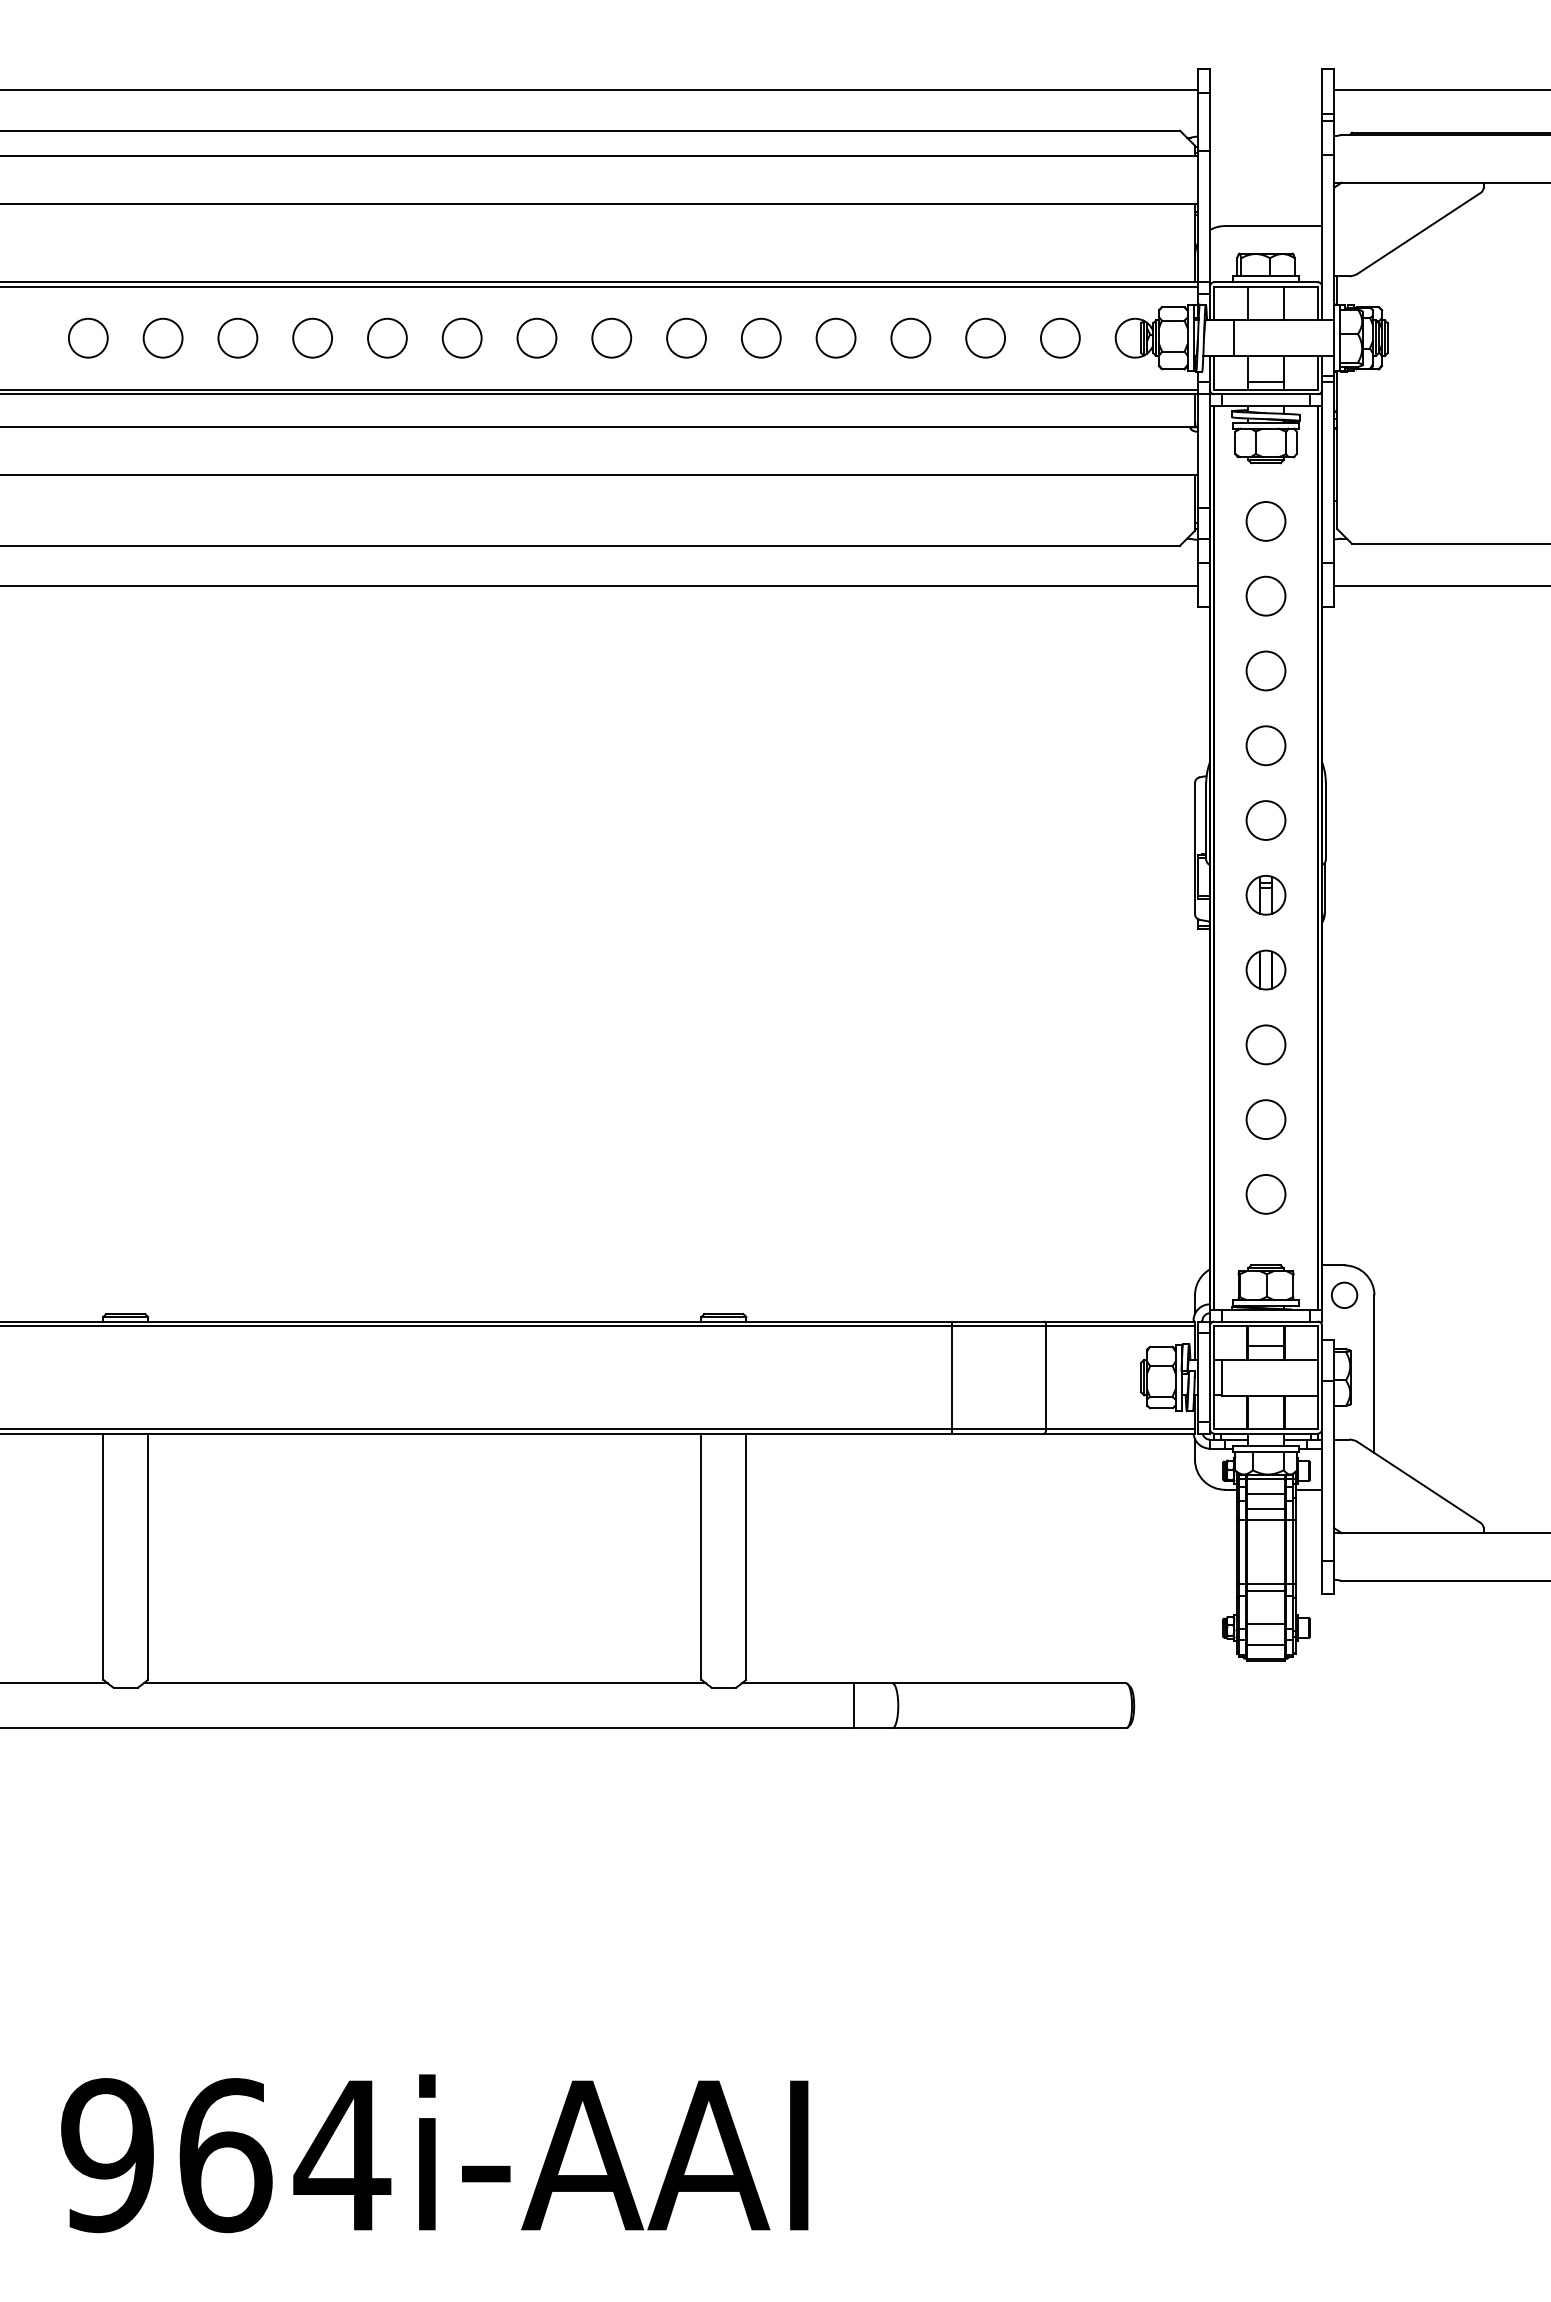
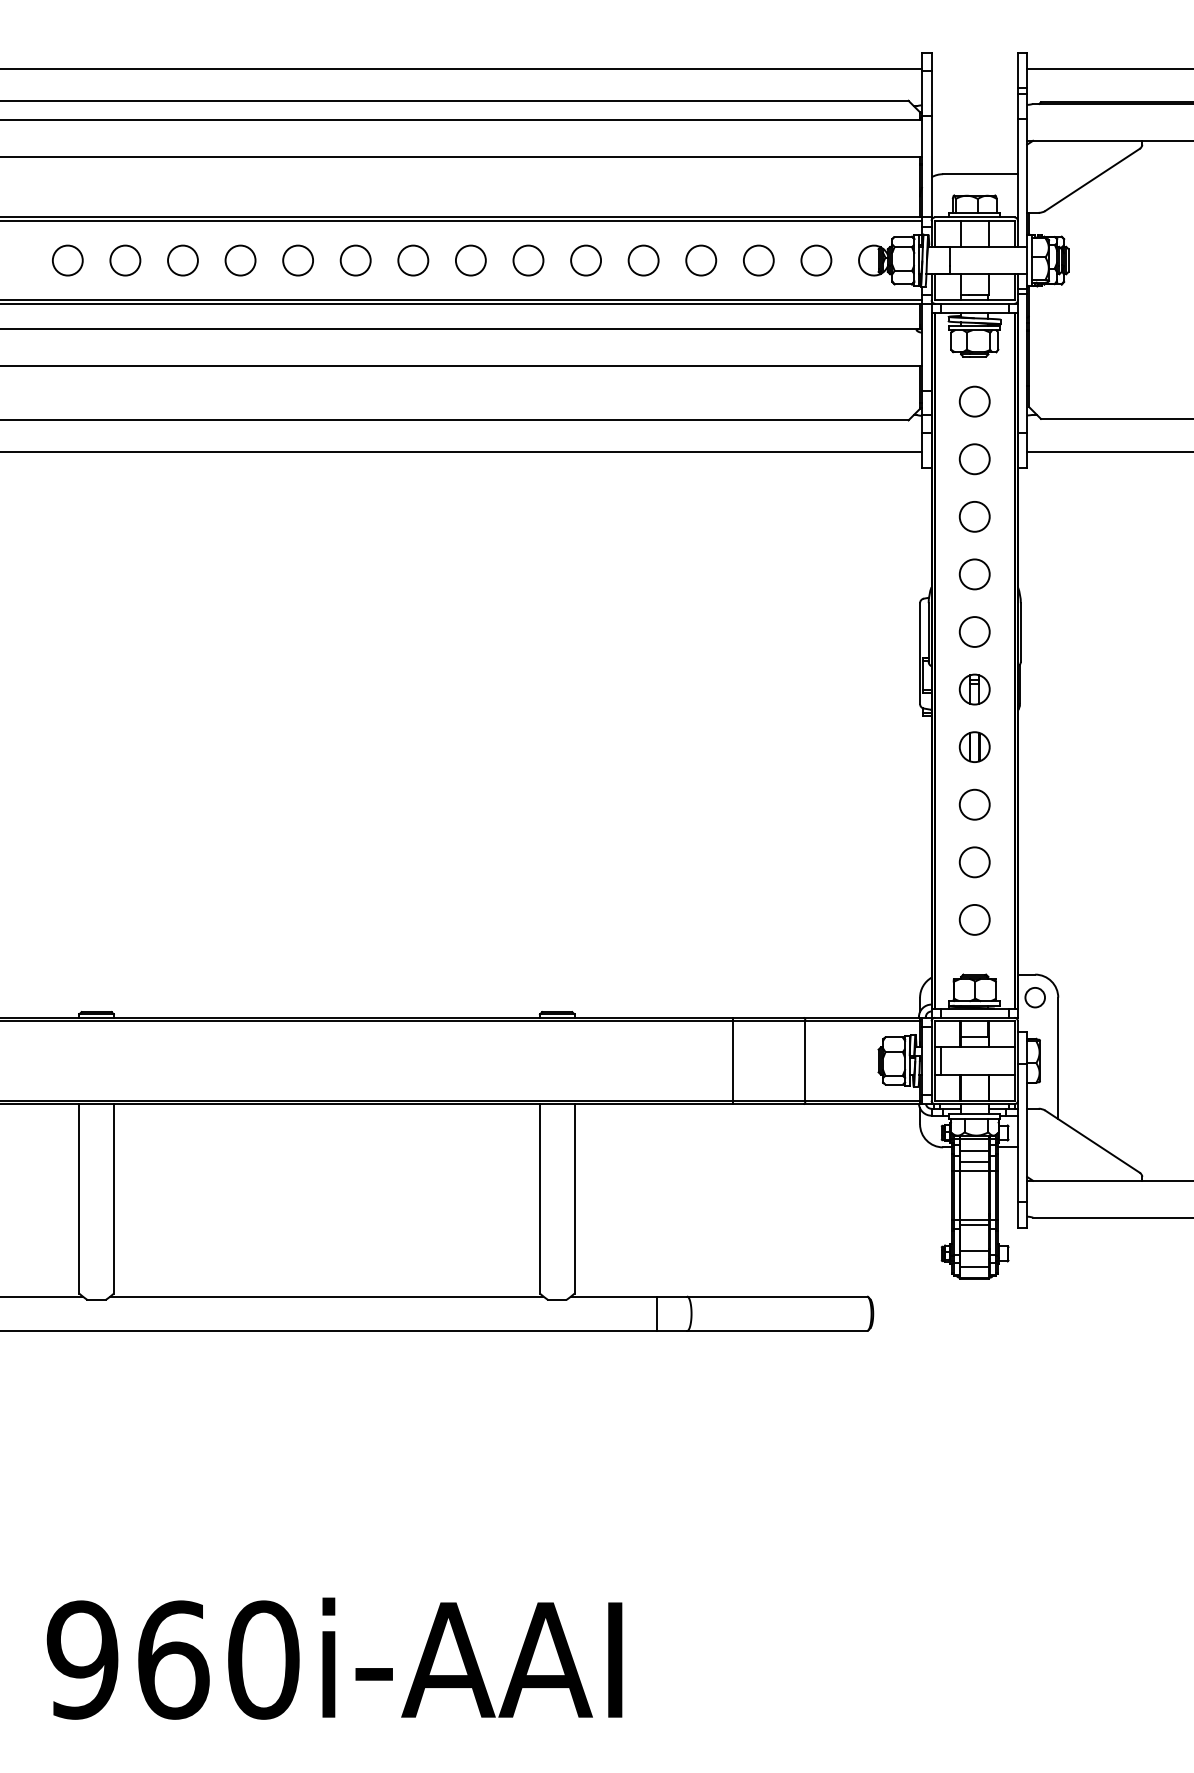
text: (342, 2155) -> (263, 1660), 964i-AAI -> 960i-AAI

